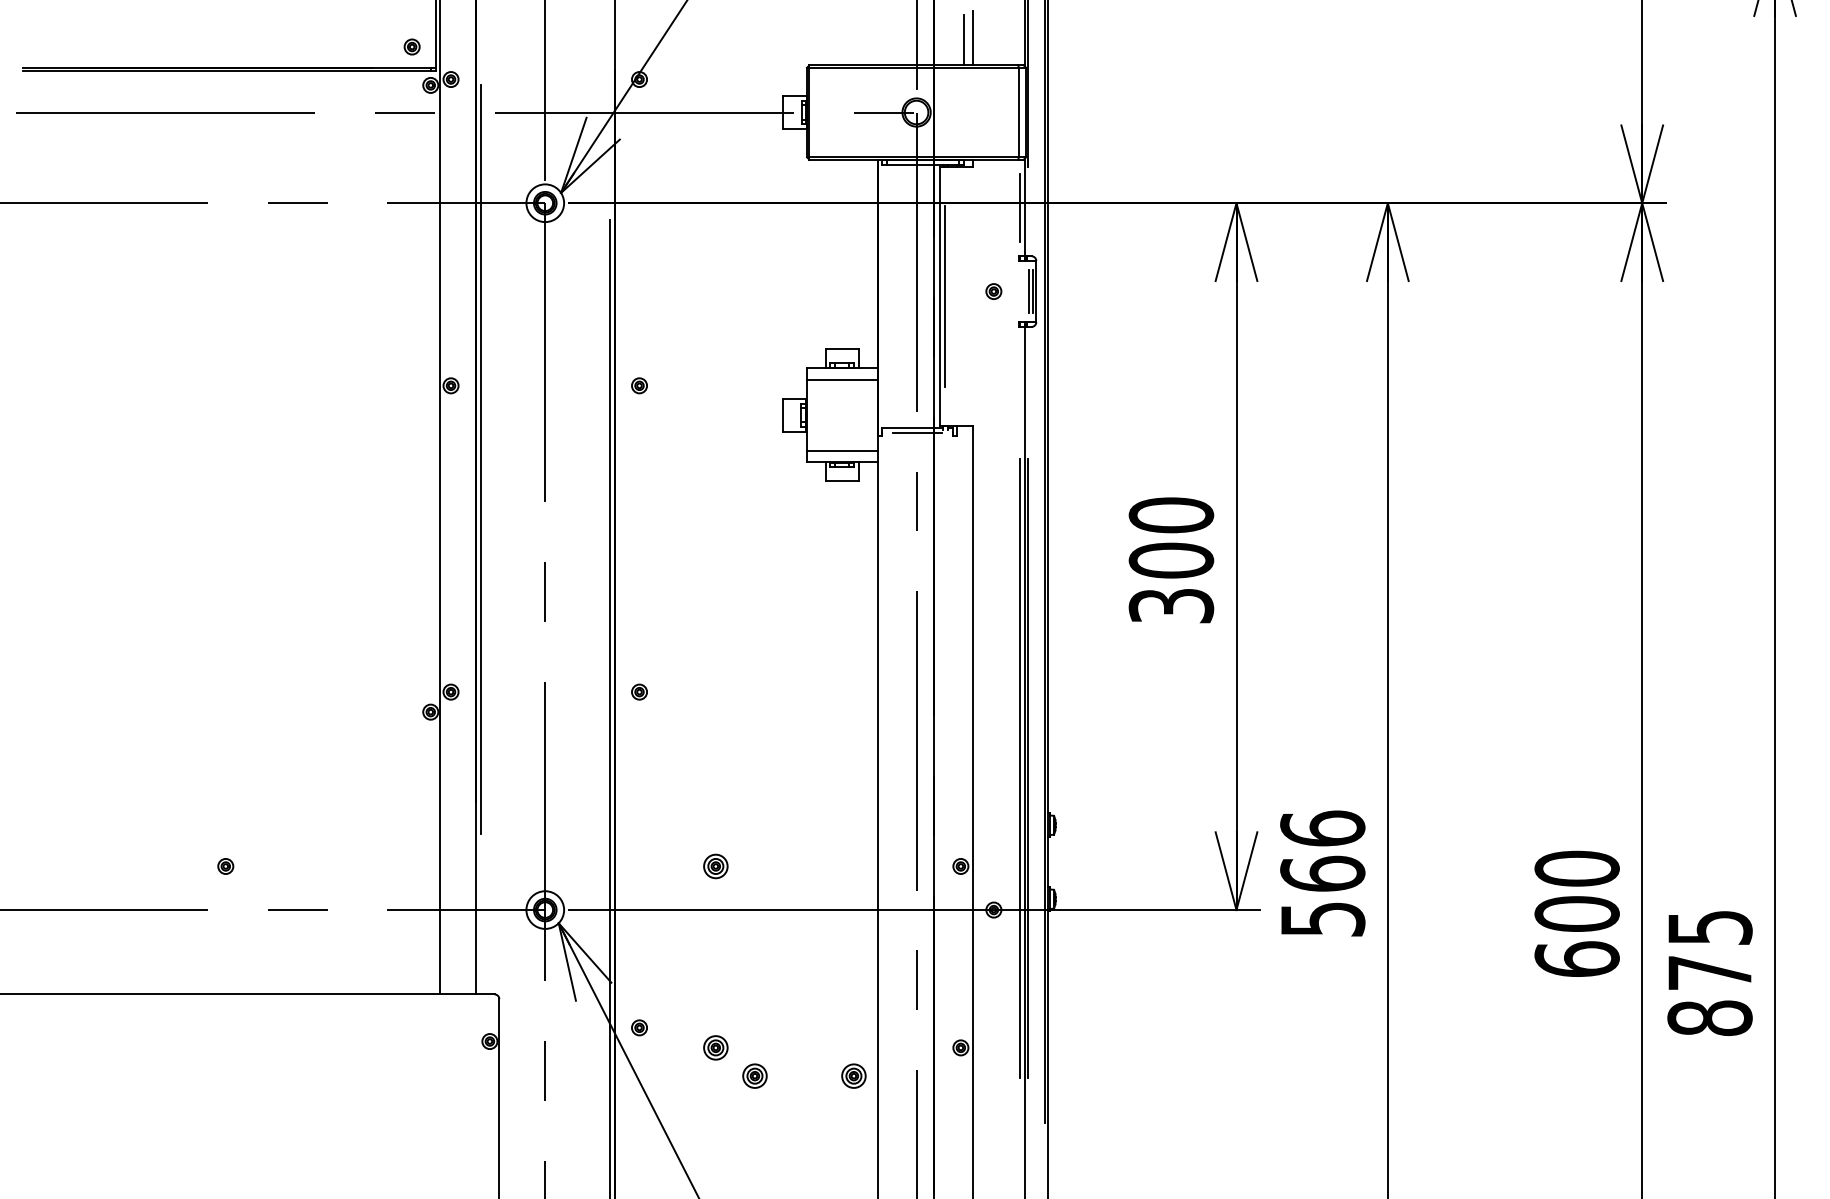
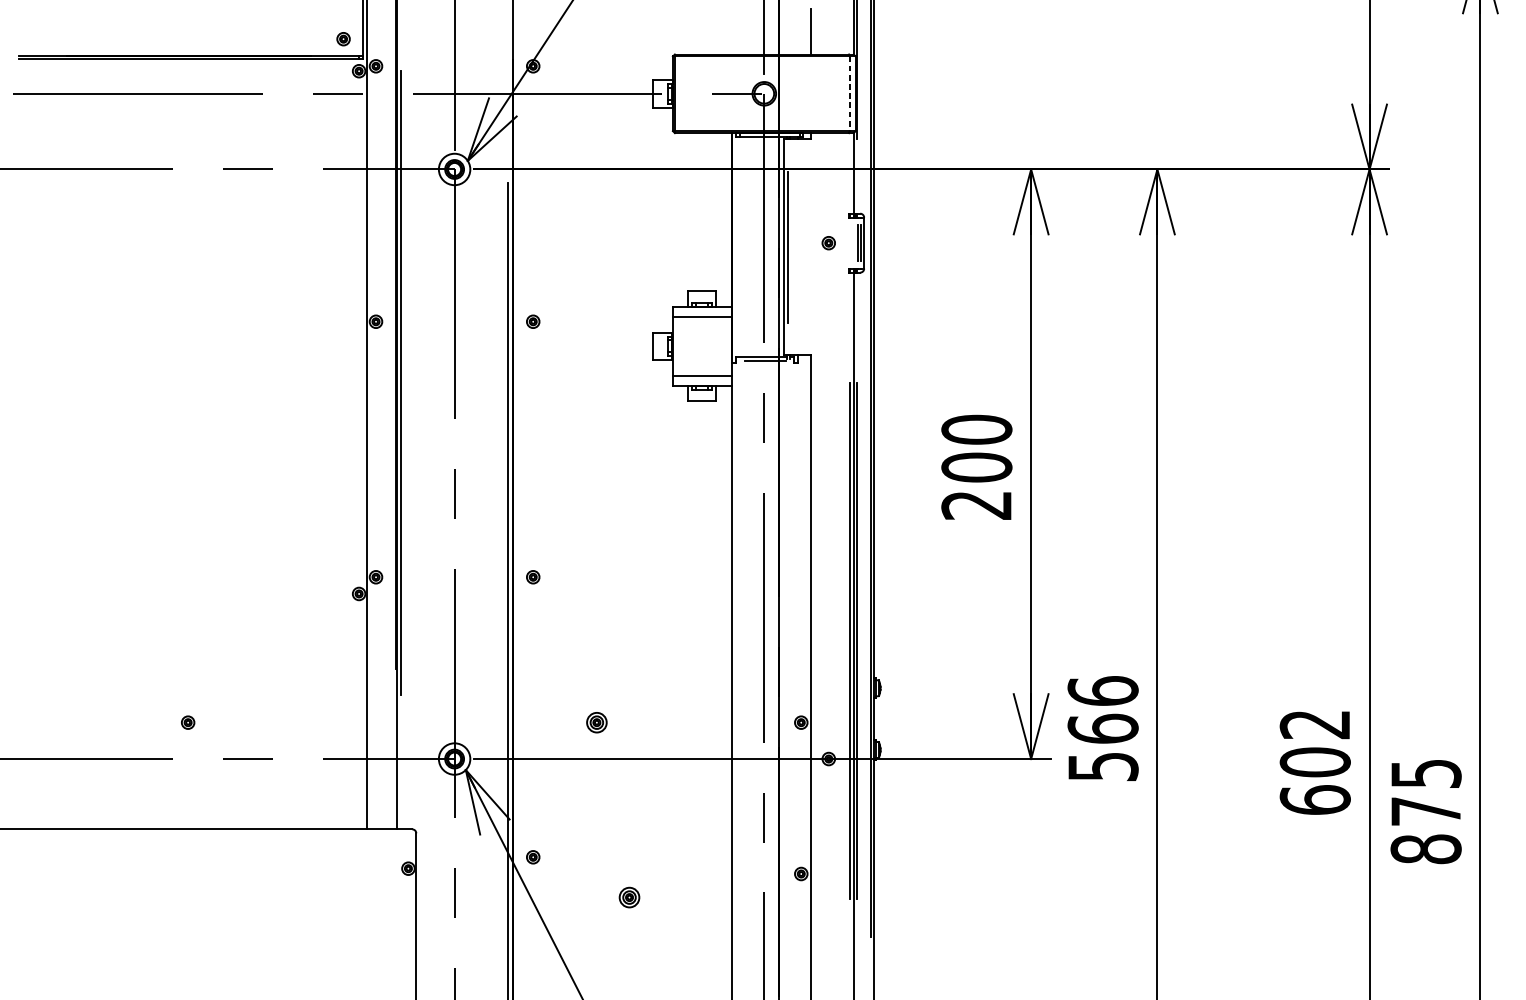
line: (963, 40) -> (803, 33), removed
line: (1019, 112) -> (850, 93), solid -> dashed
line: (1019, 207) -> (850, 173), removed
text: (1171, 606) -> (976, 505), 300 -> 200
text: (1576, 868) -> (1314, 724), 600 -> 602
part: (715, 1047) -> (596, 873), removed
part: (853, 1075) -> (711, 897), removed

